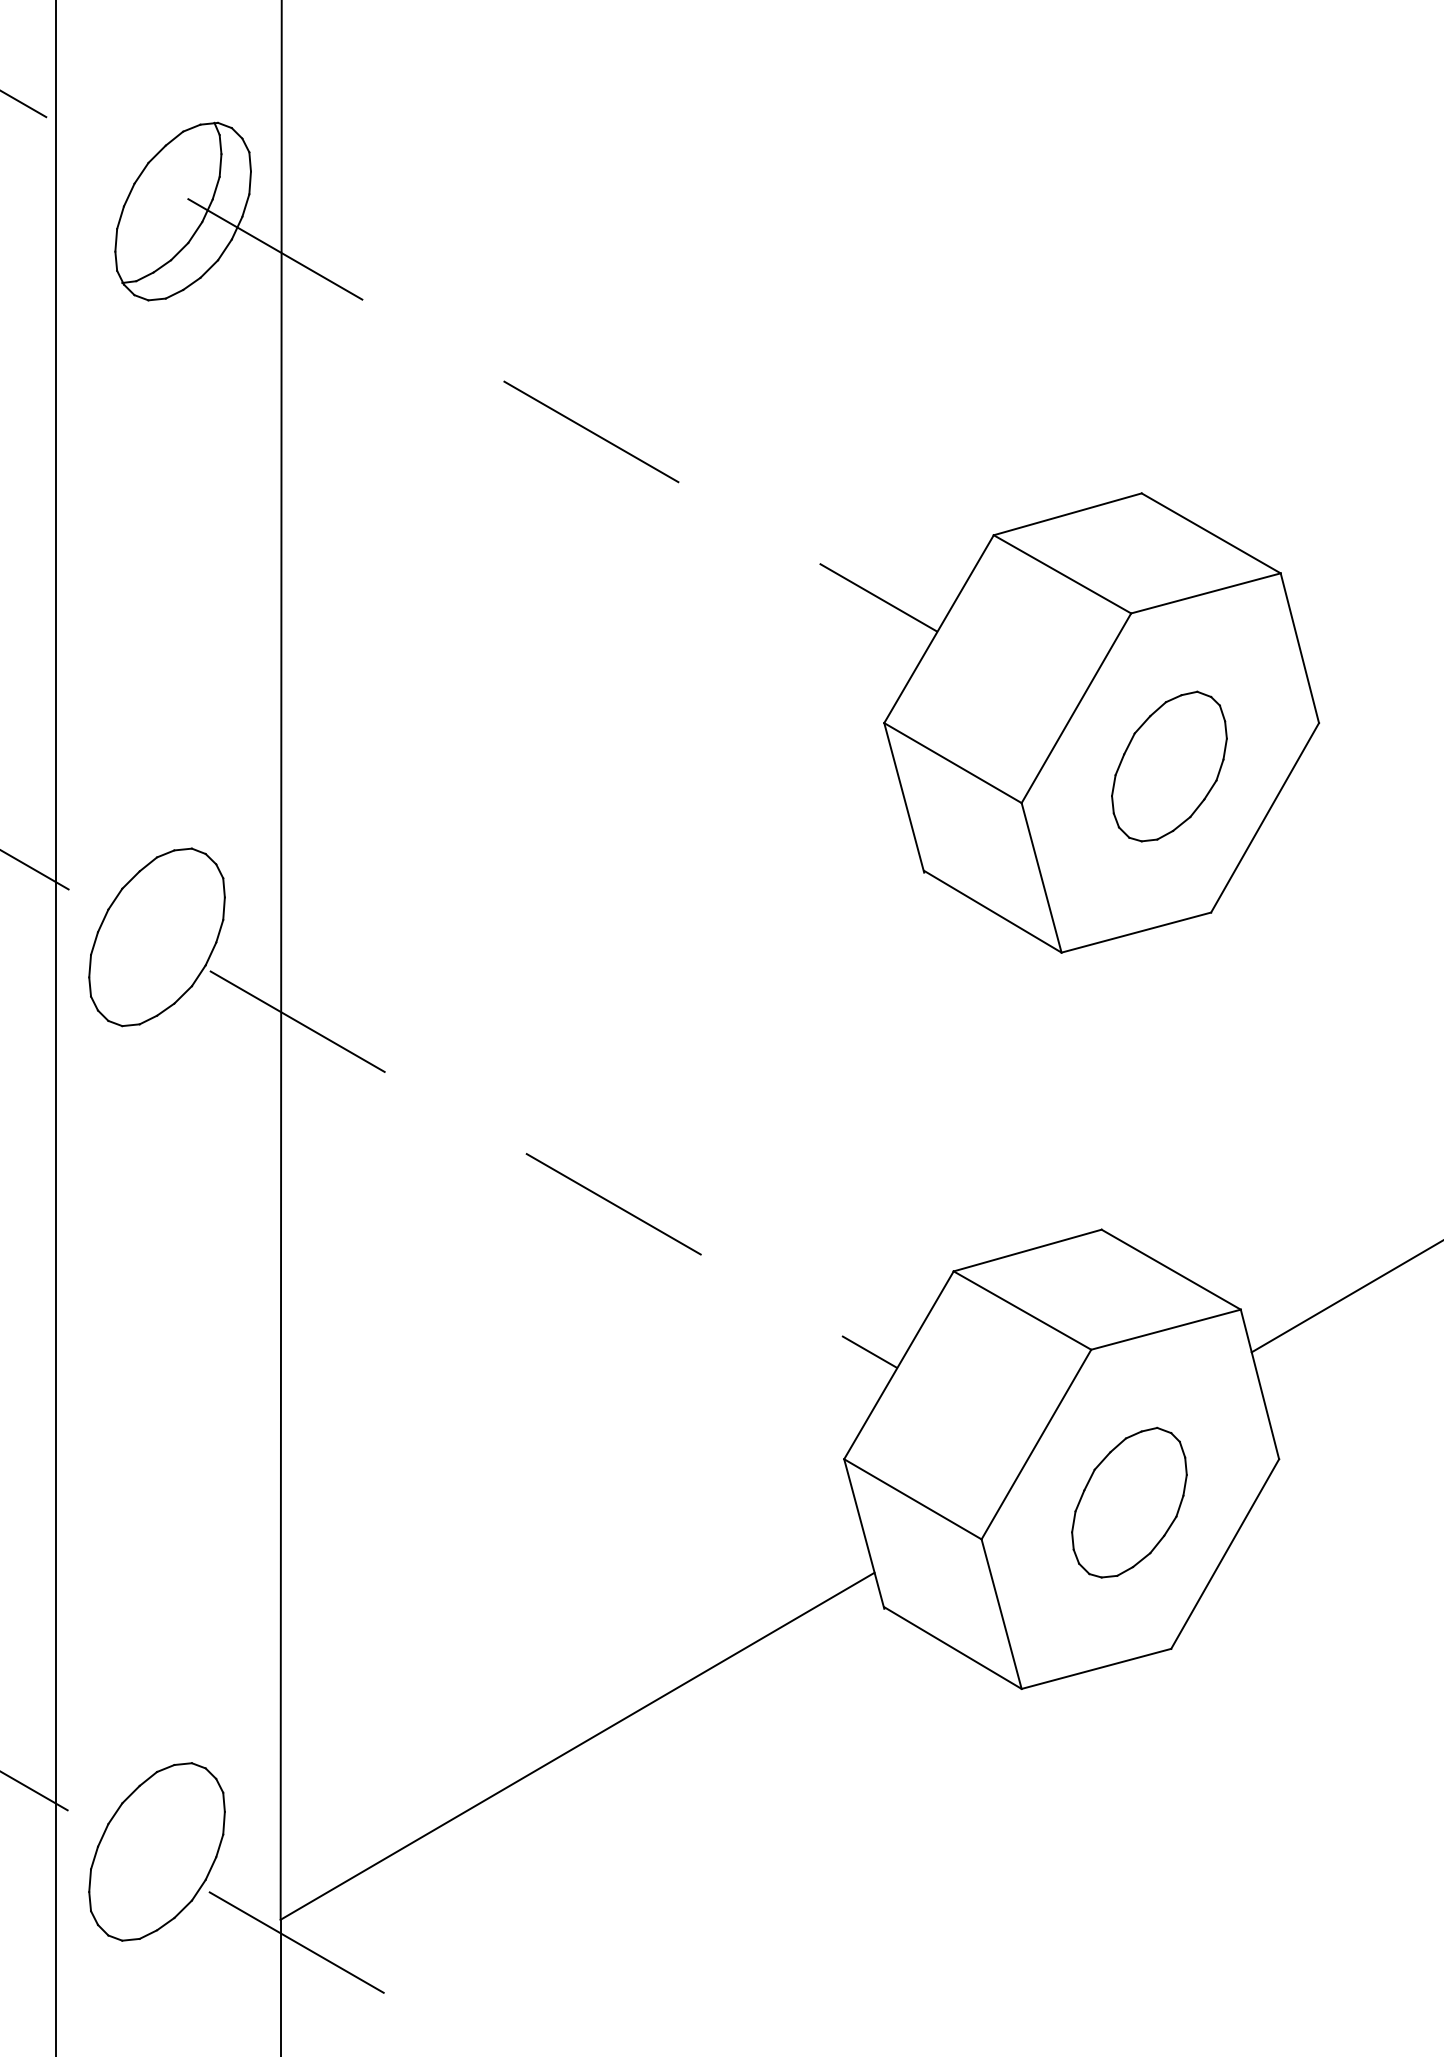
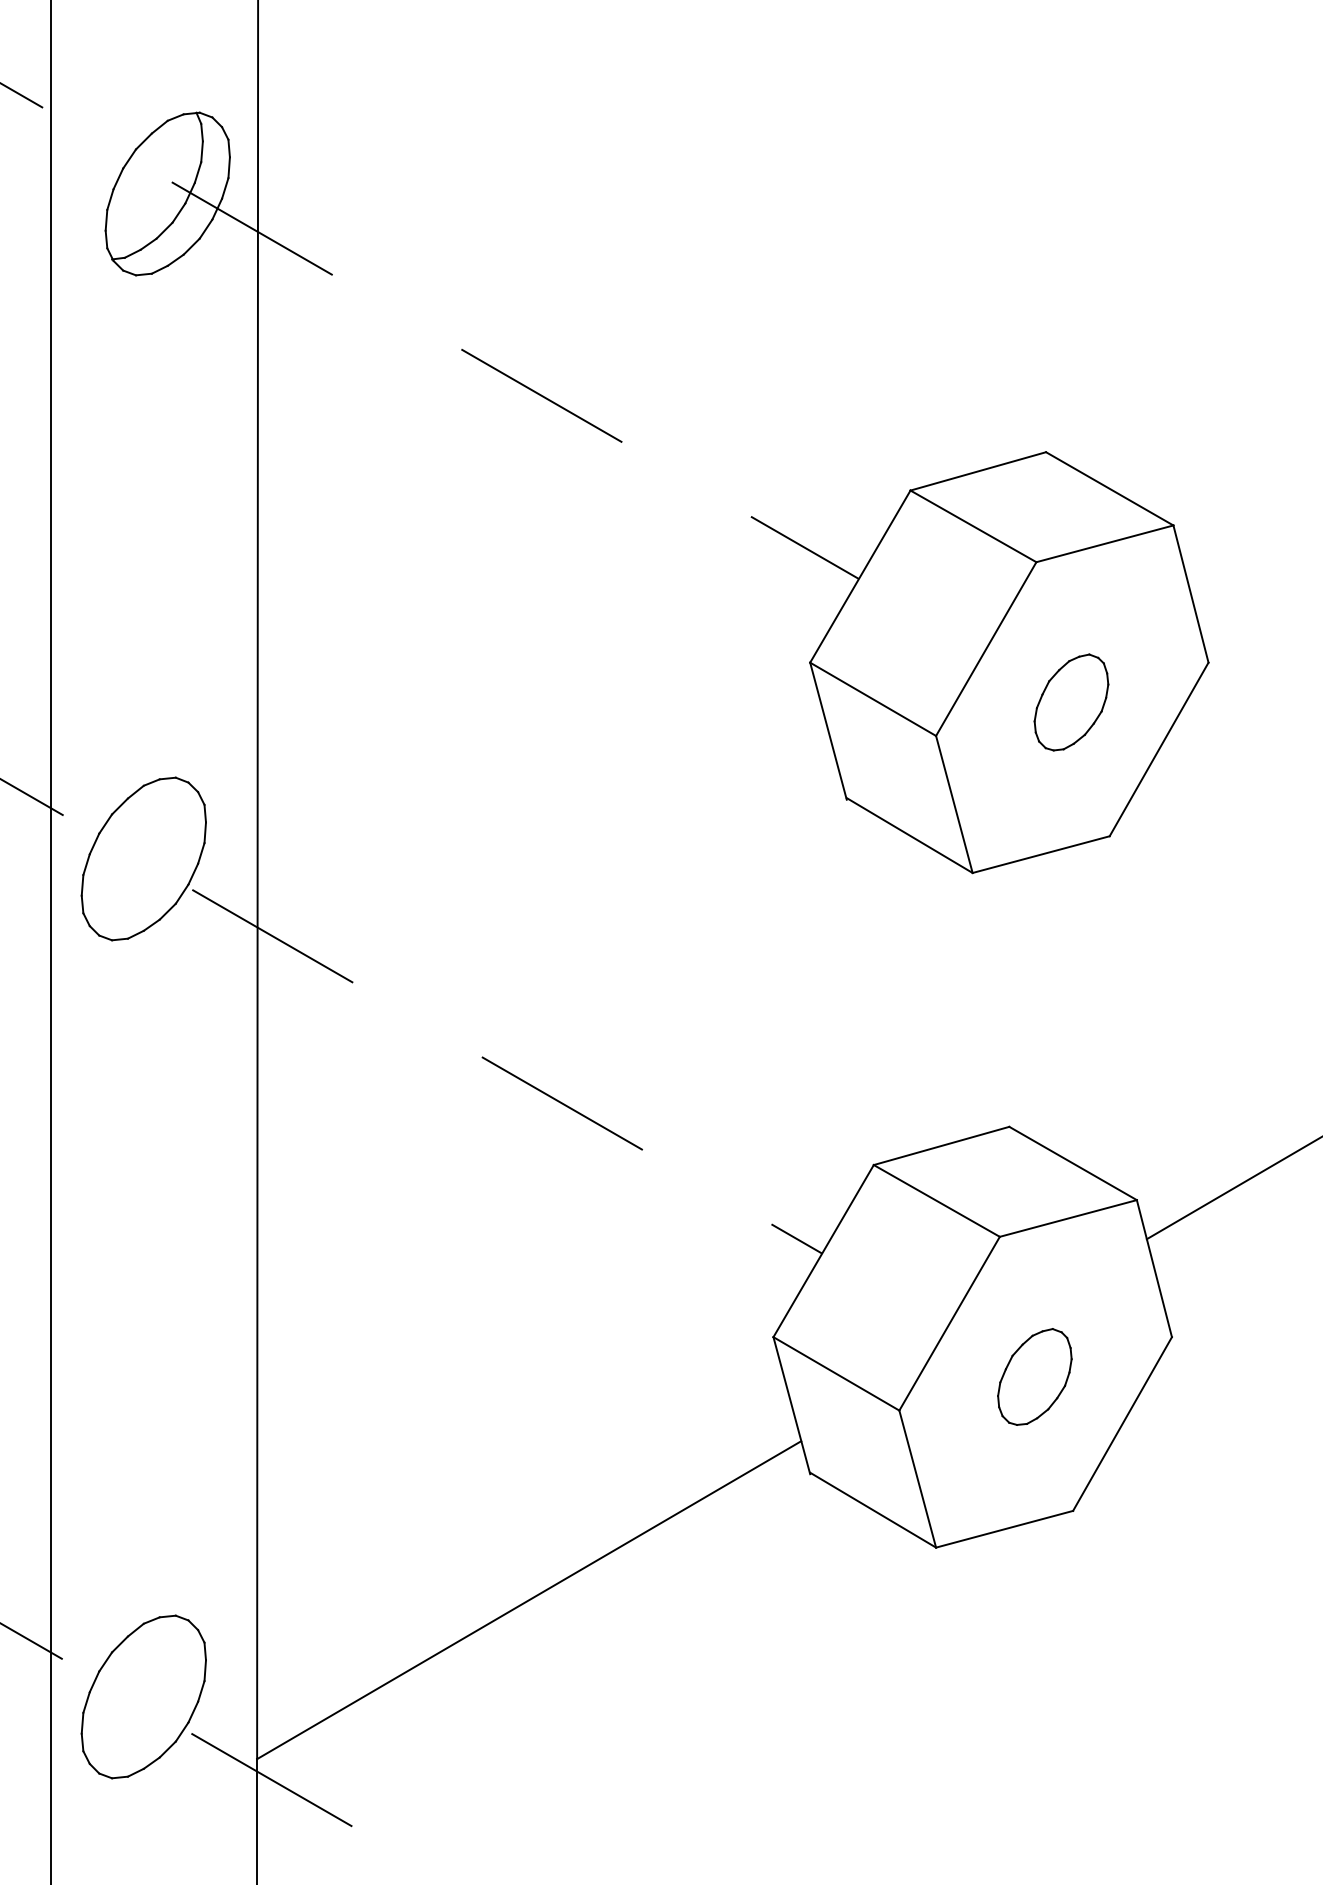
part: (1169, 766) -> (1071, 702), size x0.7
part: (1129, 1502) -> (1034, 1376), size x0.7

